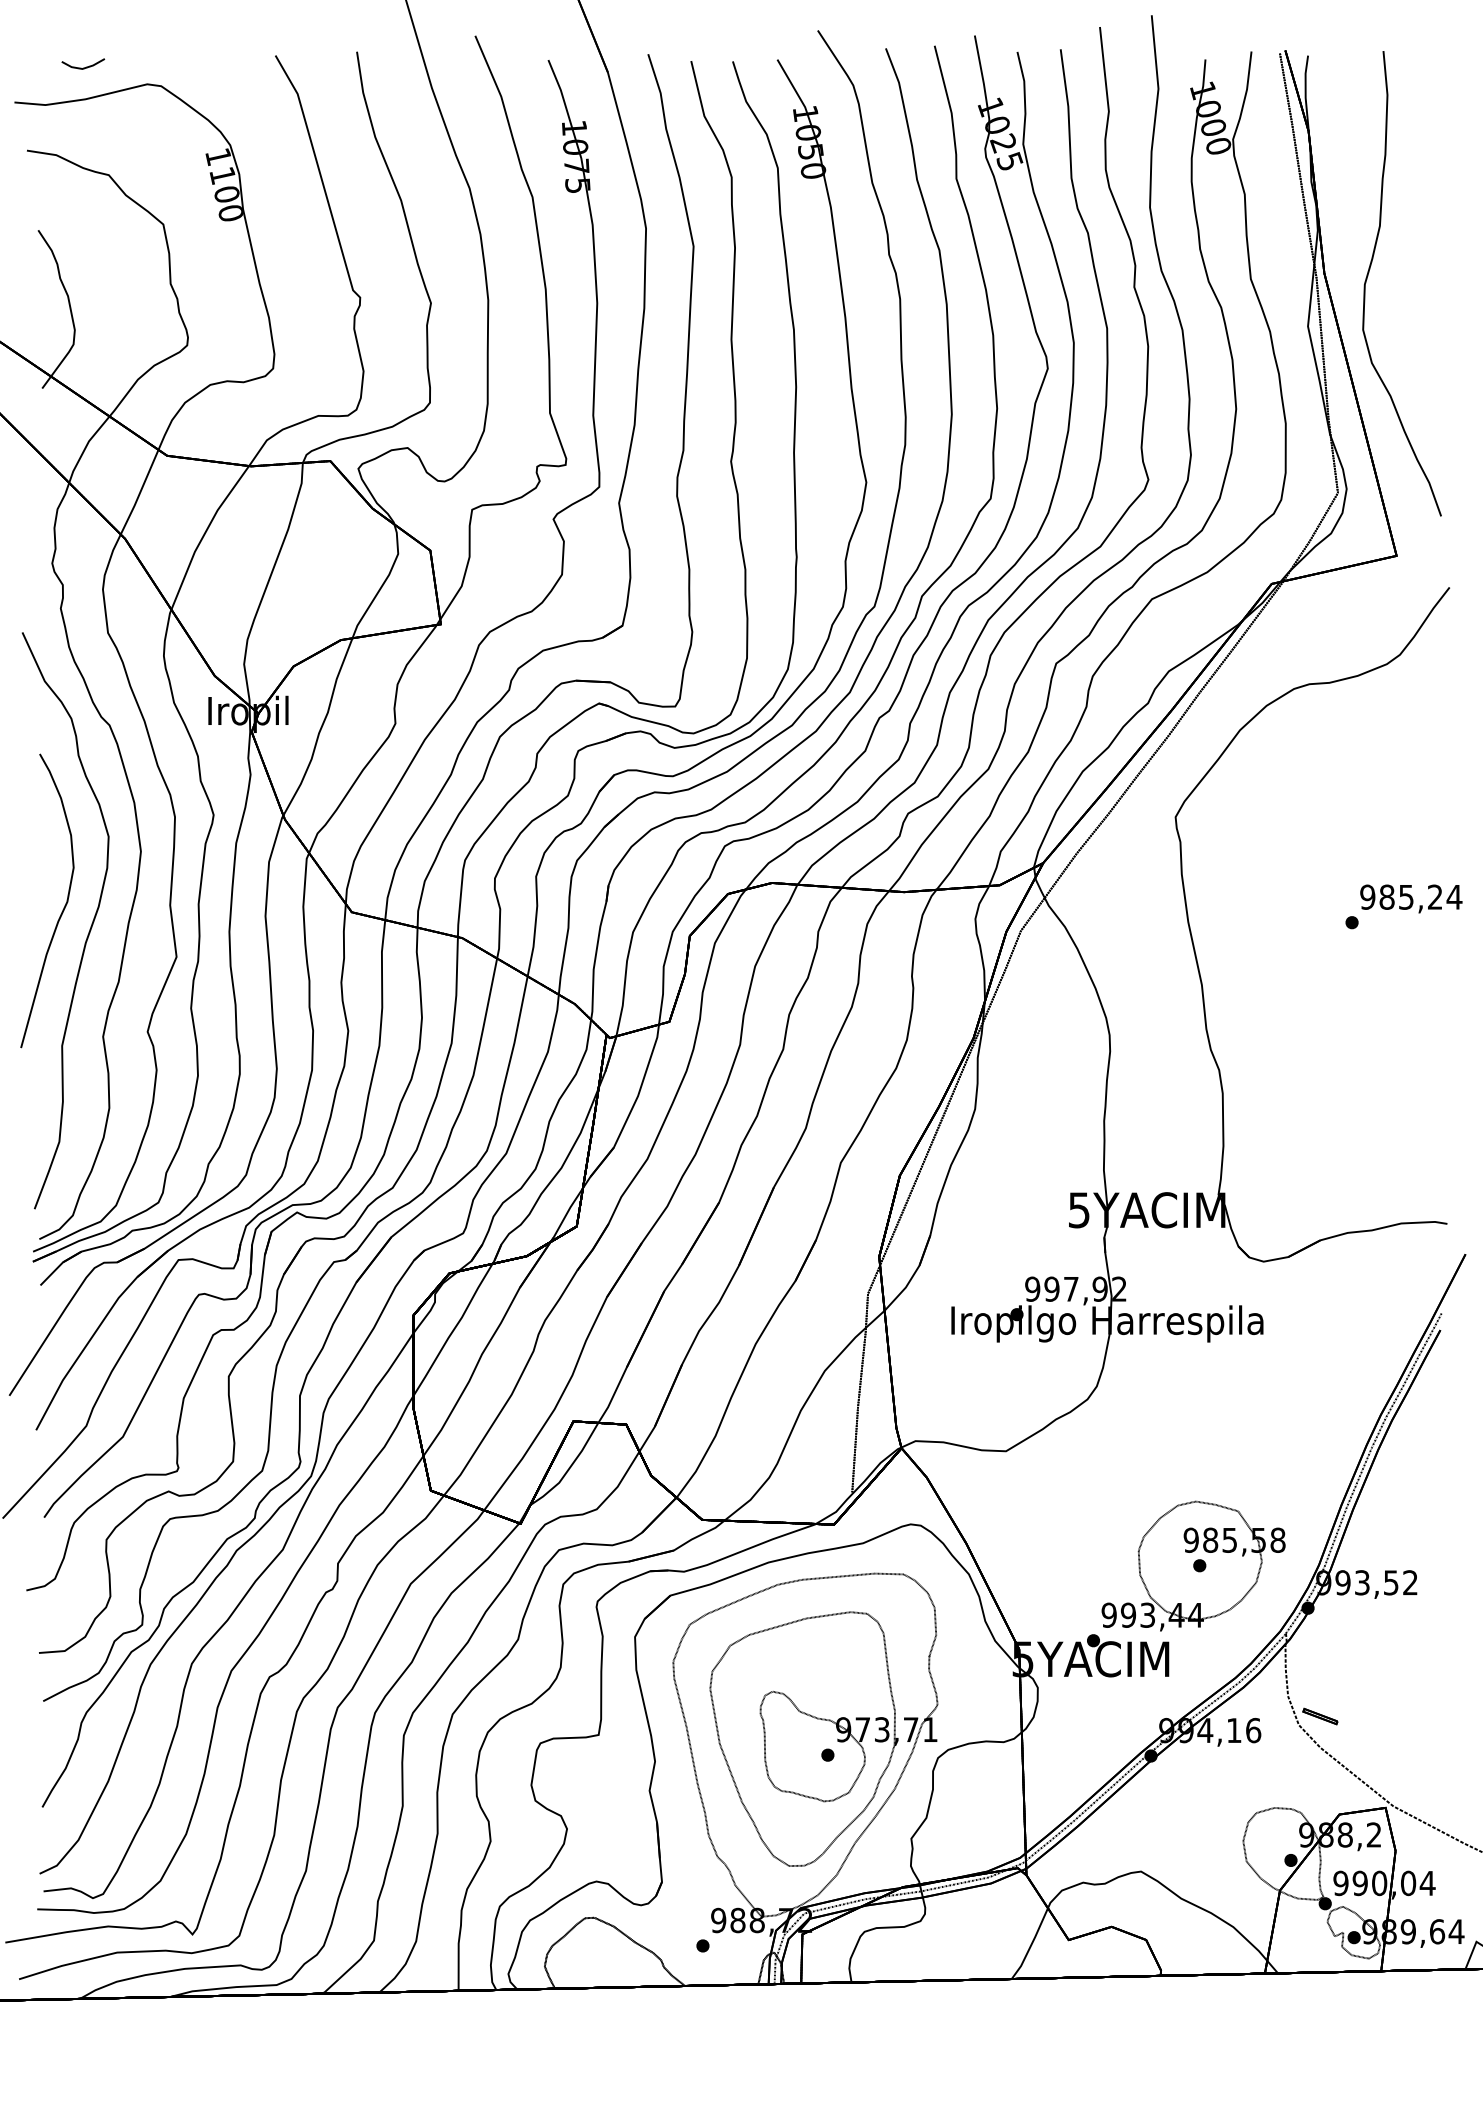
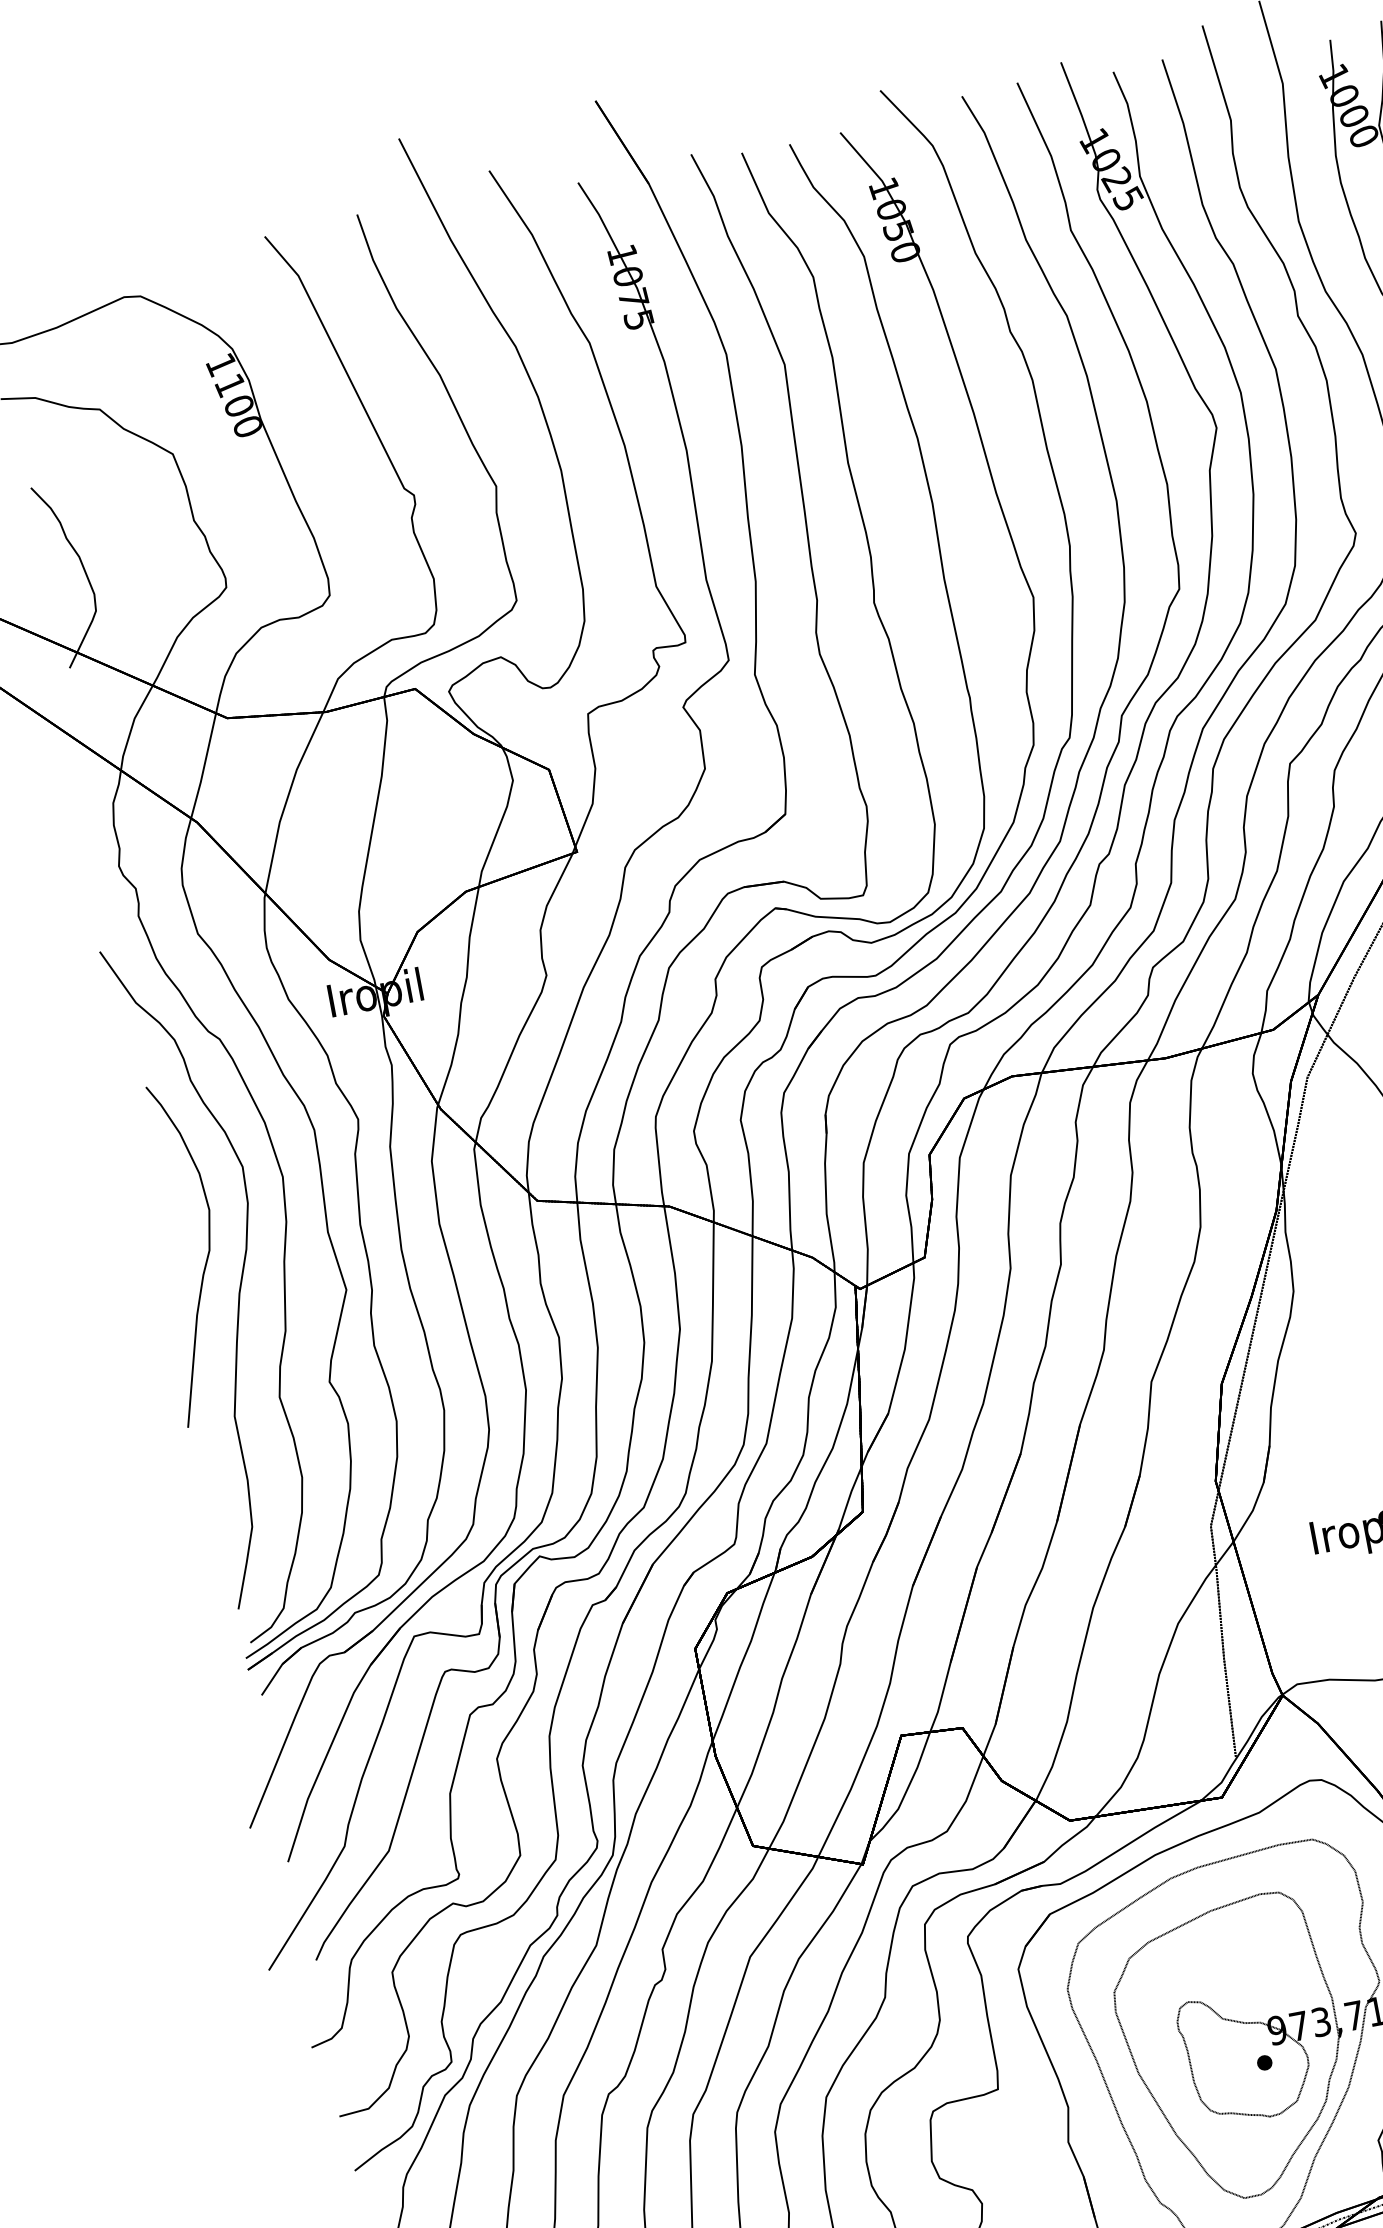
line: (83, 67) -> (47, 291), removed

